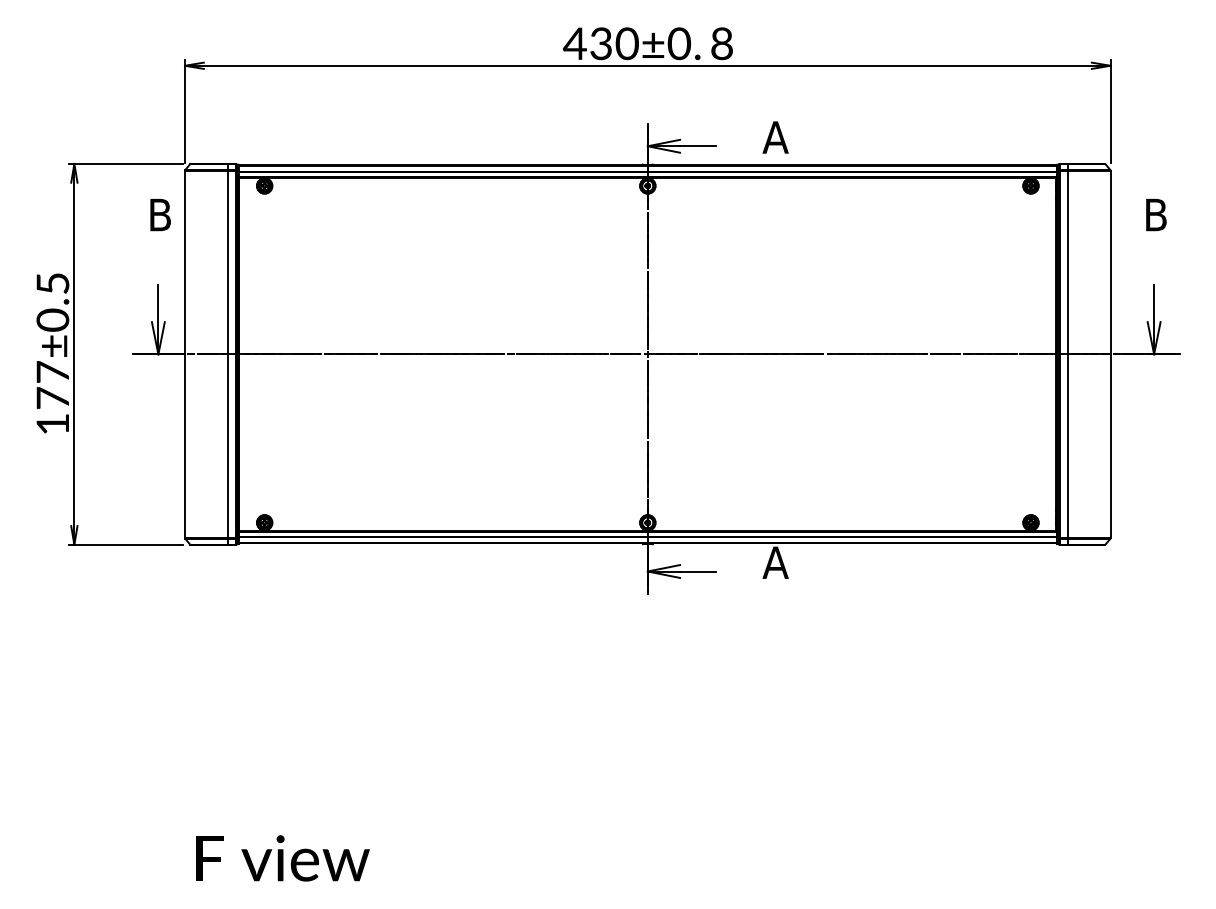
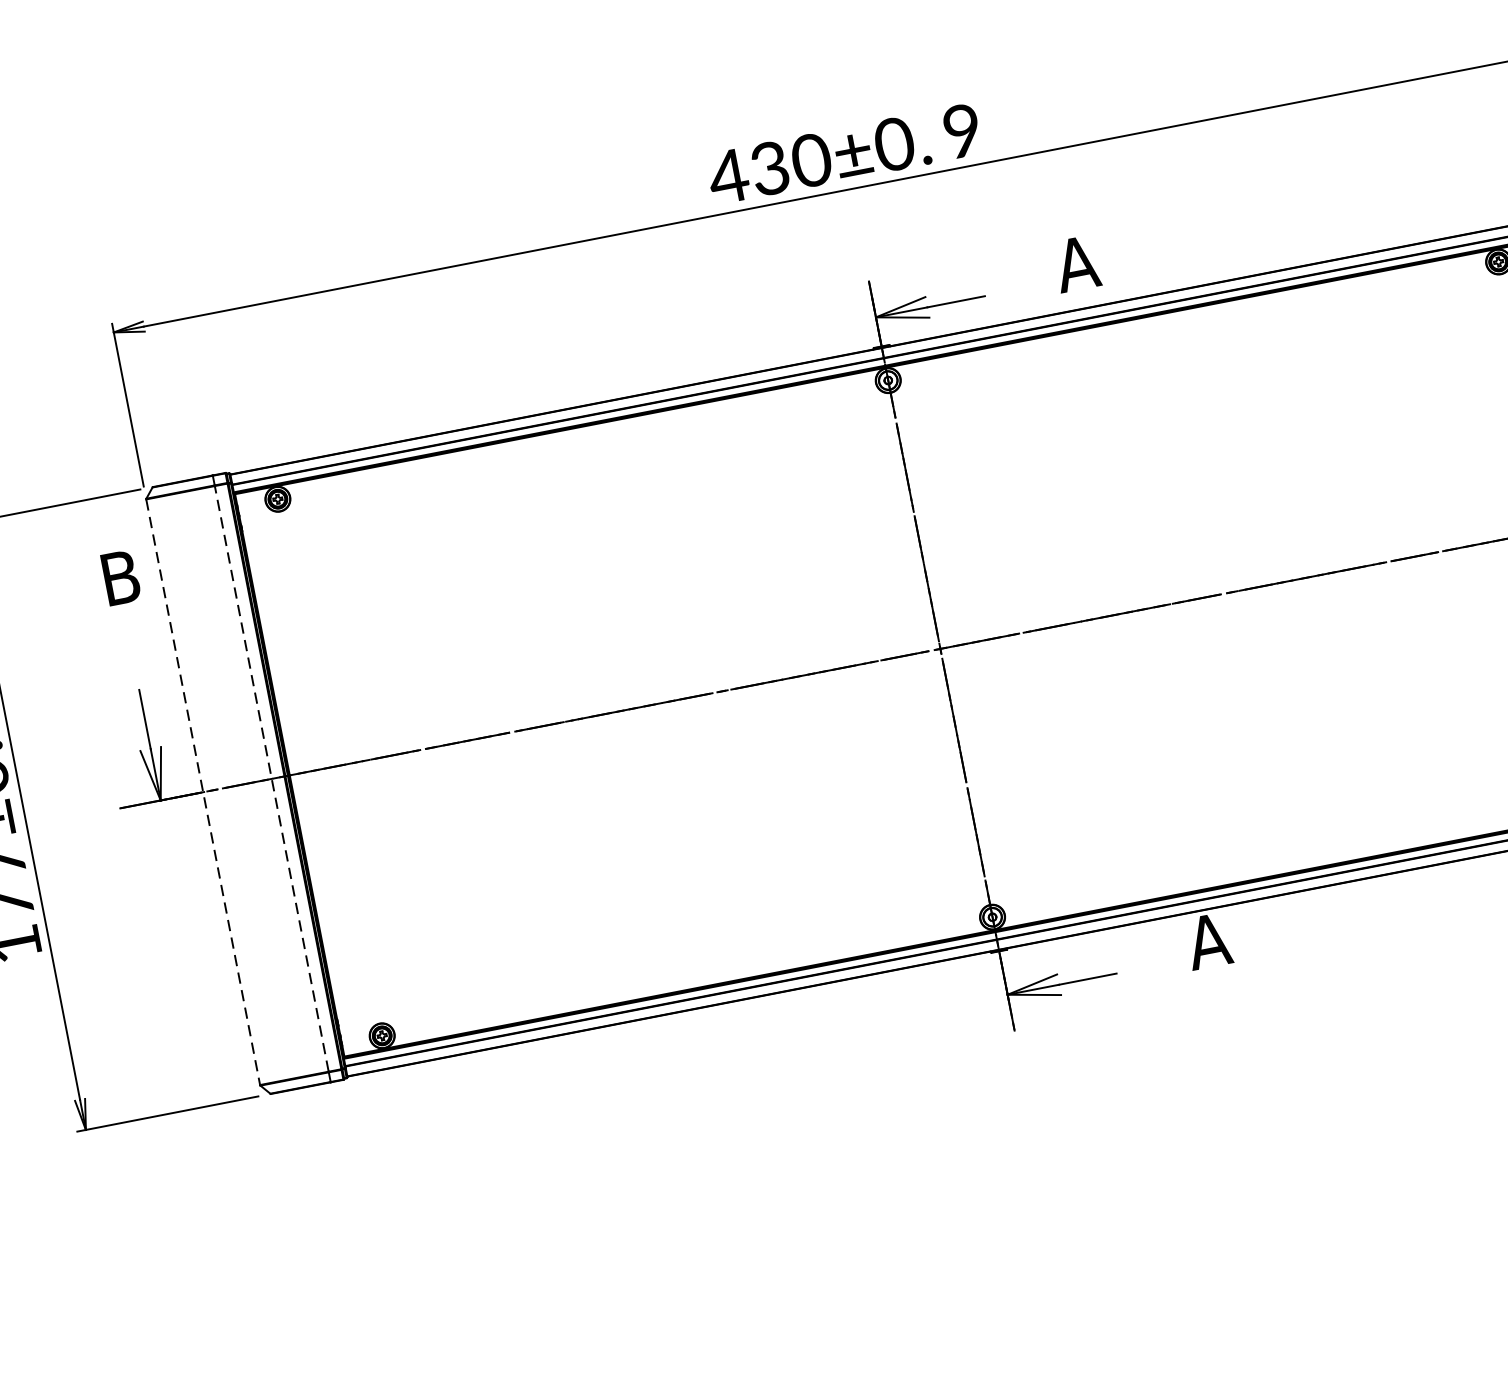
text: (721, 45) -> (962, 134), 8 -> 9
line: (185, 354) -> (203, 792), solid -> dashed
line: (228, 354) -> (272, 778), solid -> dashed

